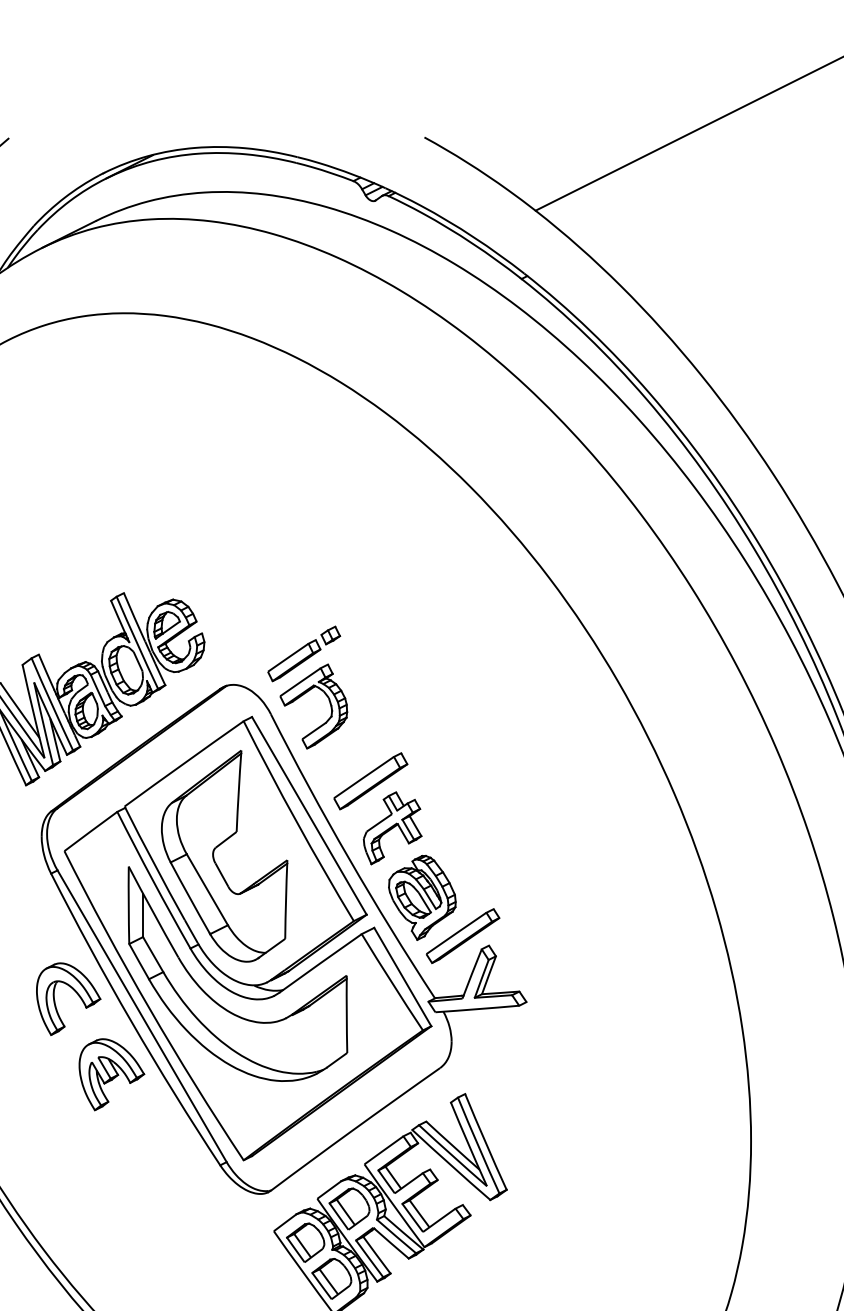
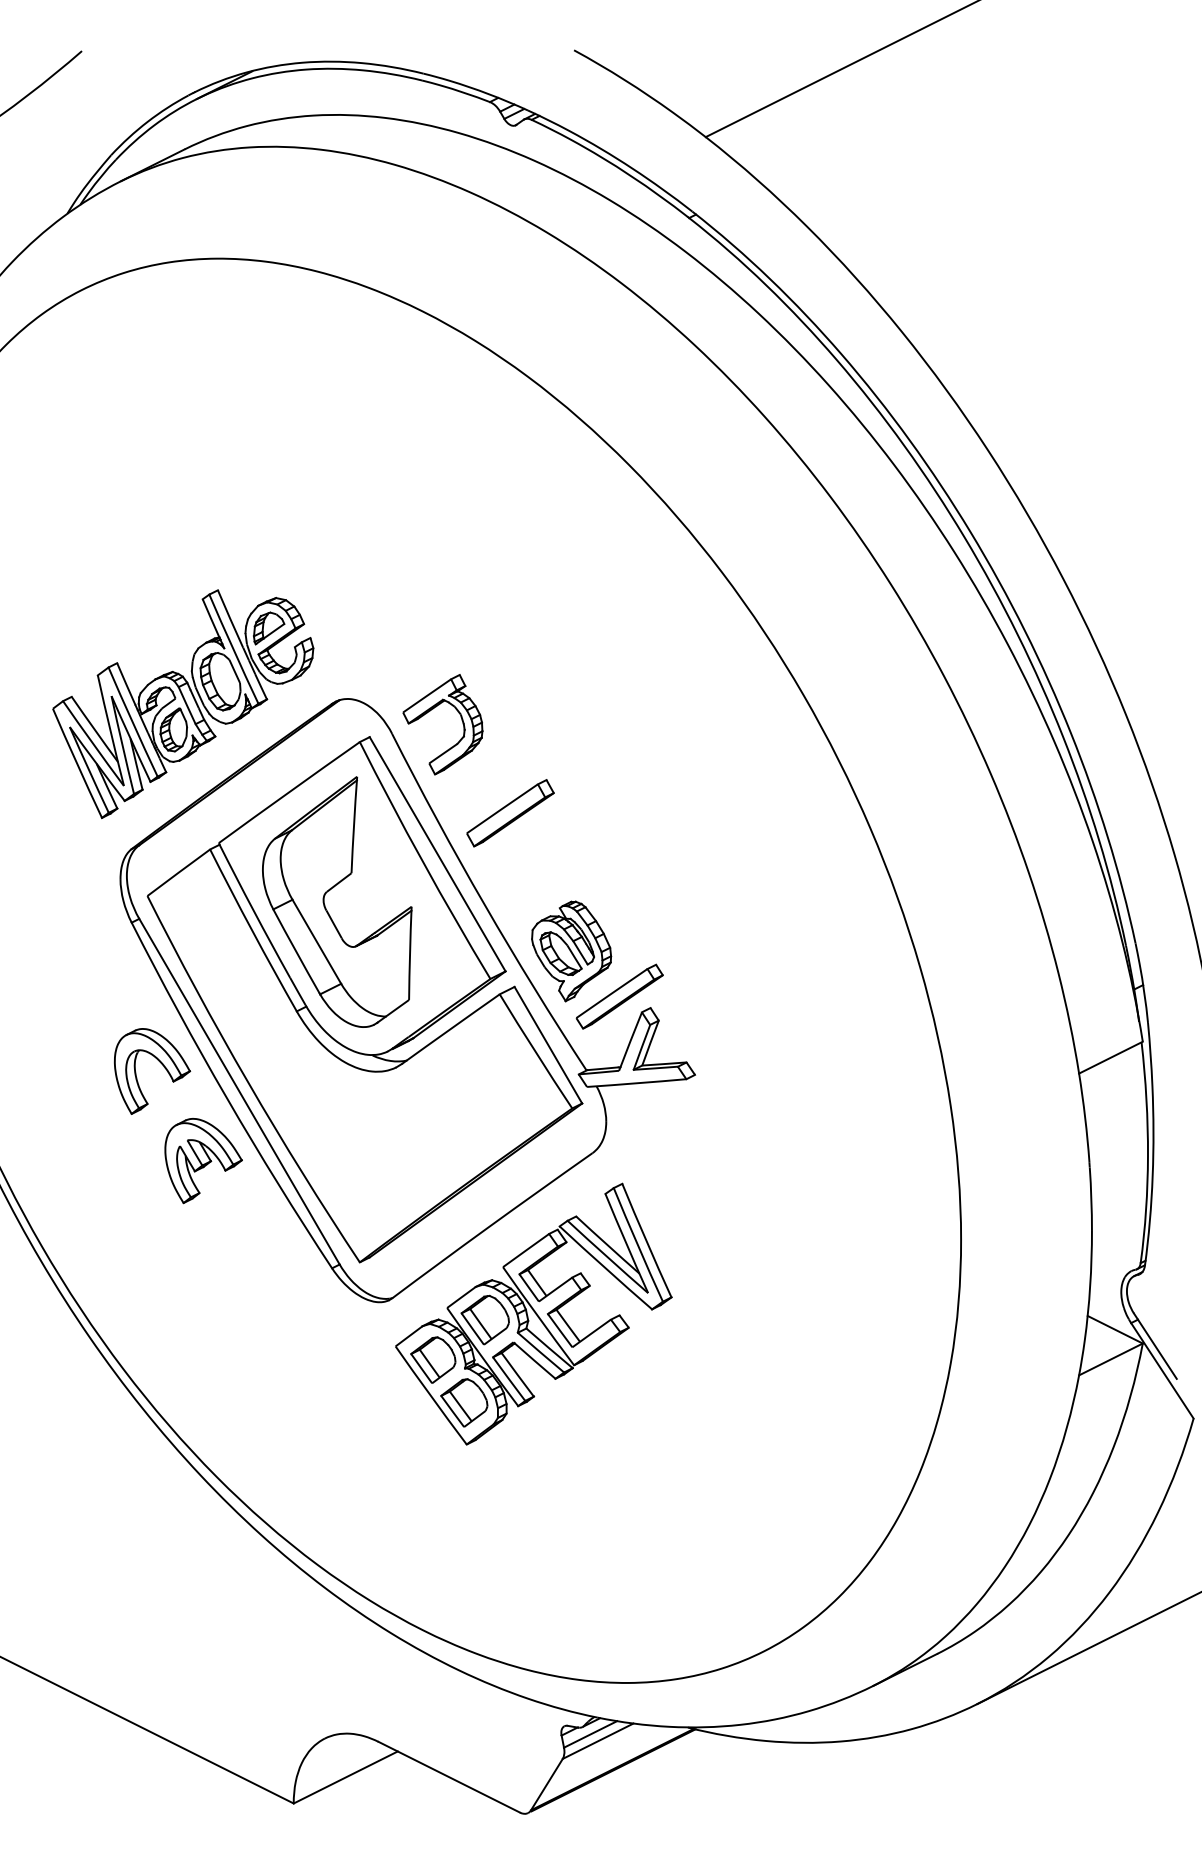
part: (304, 654) -> (431, 662), removed
part: (392, 827) -> (536, 868), removed
part: (215, 1000) -> (326, 1073), removed

